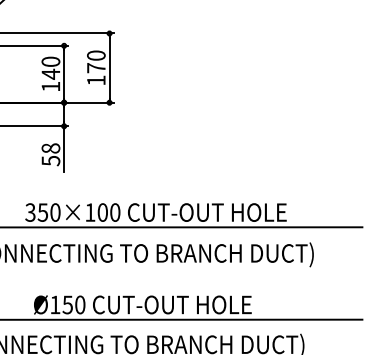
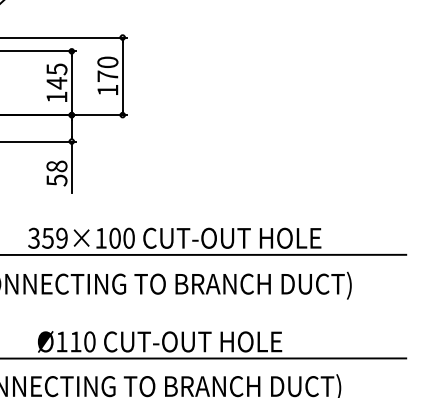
text: (50, 61) -> (56, 68), 140 -> 145
text: (55, 212) -> (62, 238), 350×100 -> 359×100
text: (67, 304) -> (75, 341), Ø150 -> Ø110

